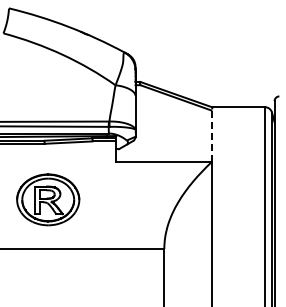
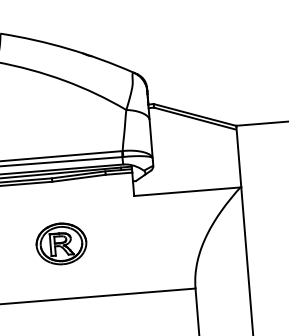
line: (212, 135) -> (239, 157), dashed -> solid
part: (48, 199) -> (61, 243), size x0.71

